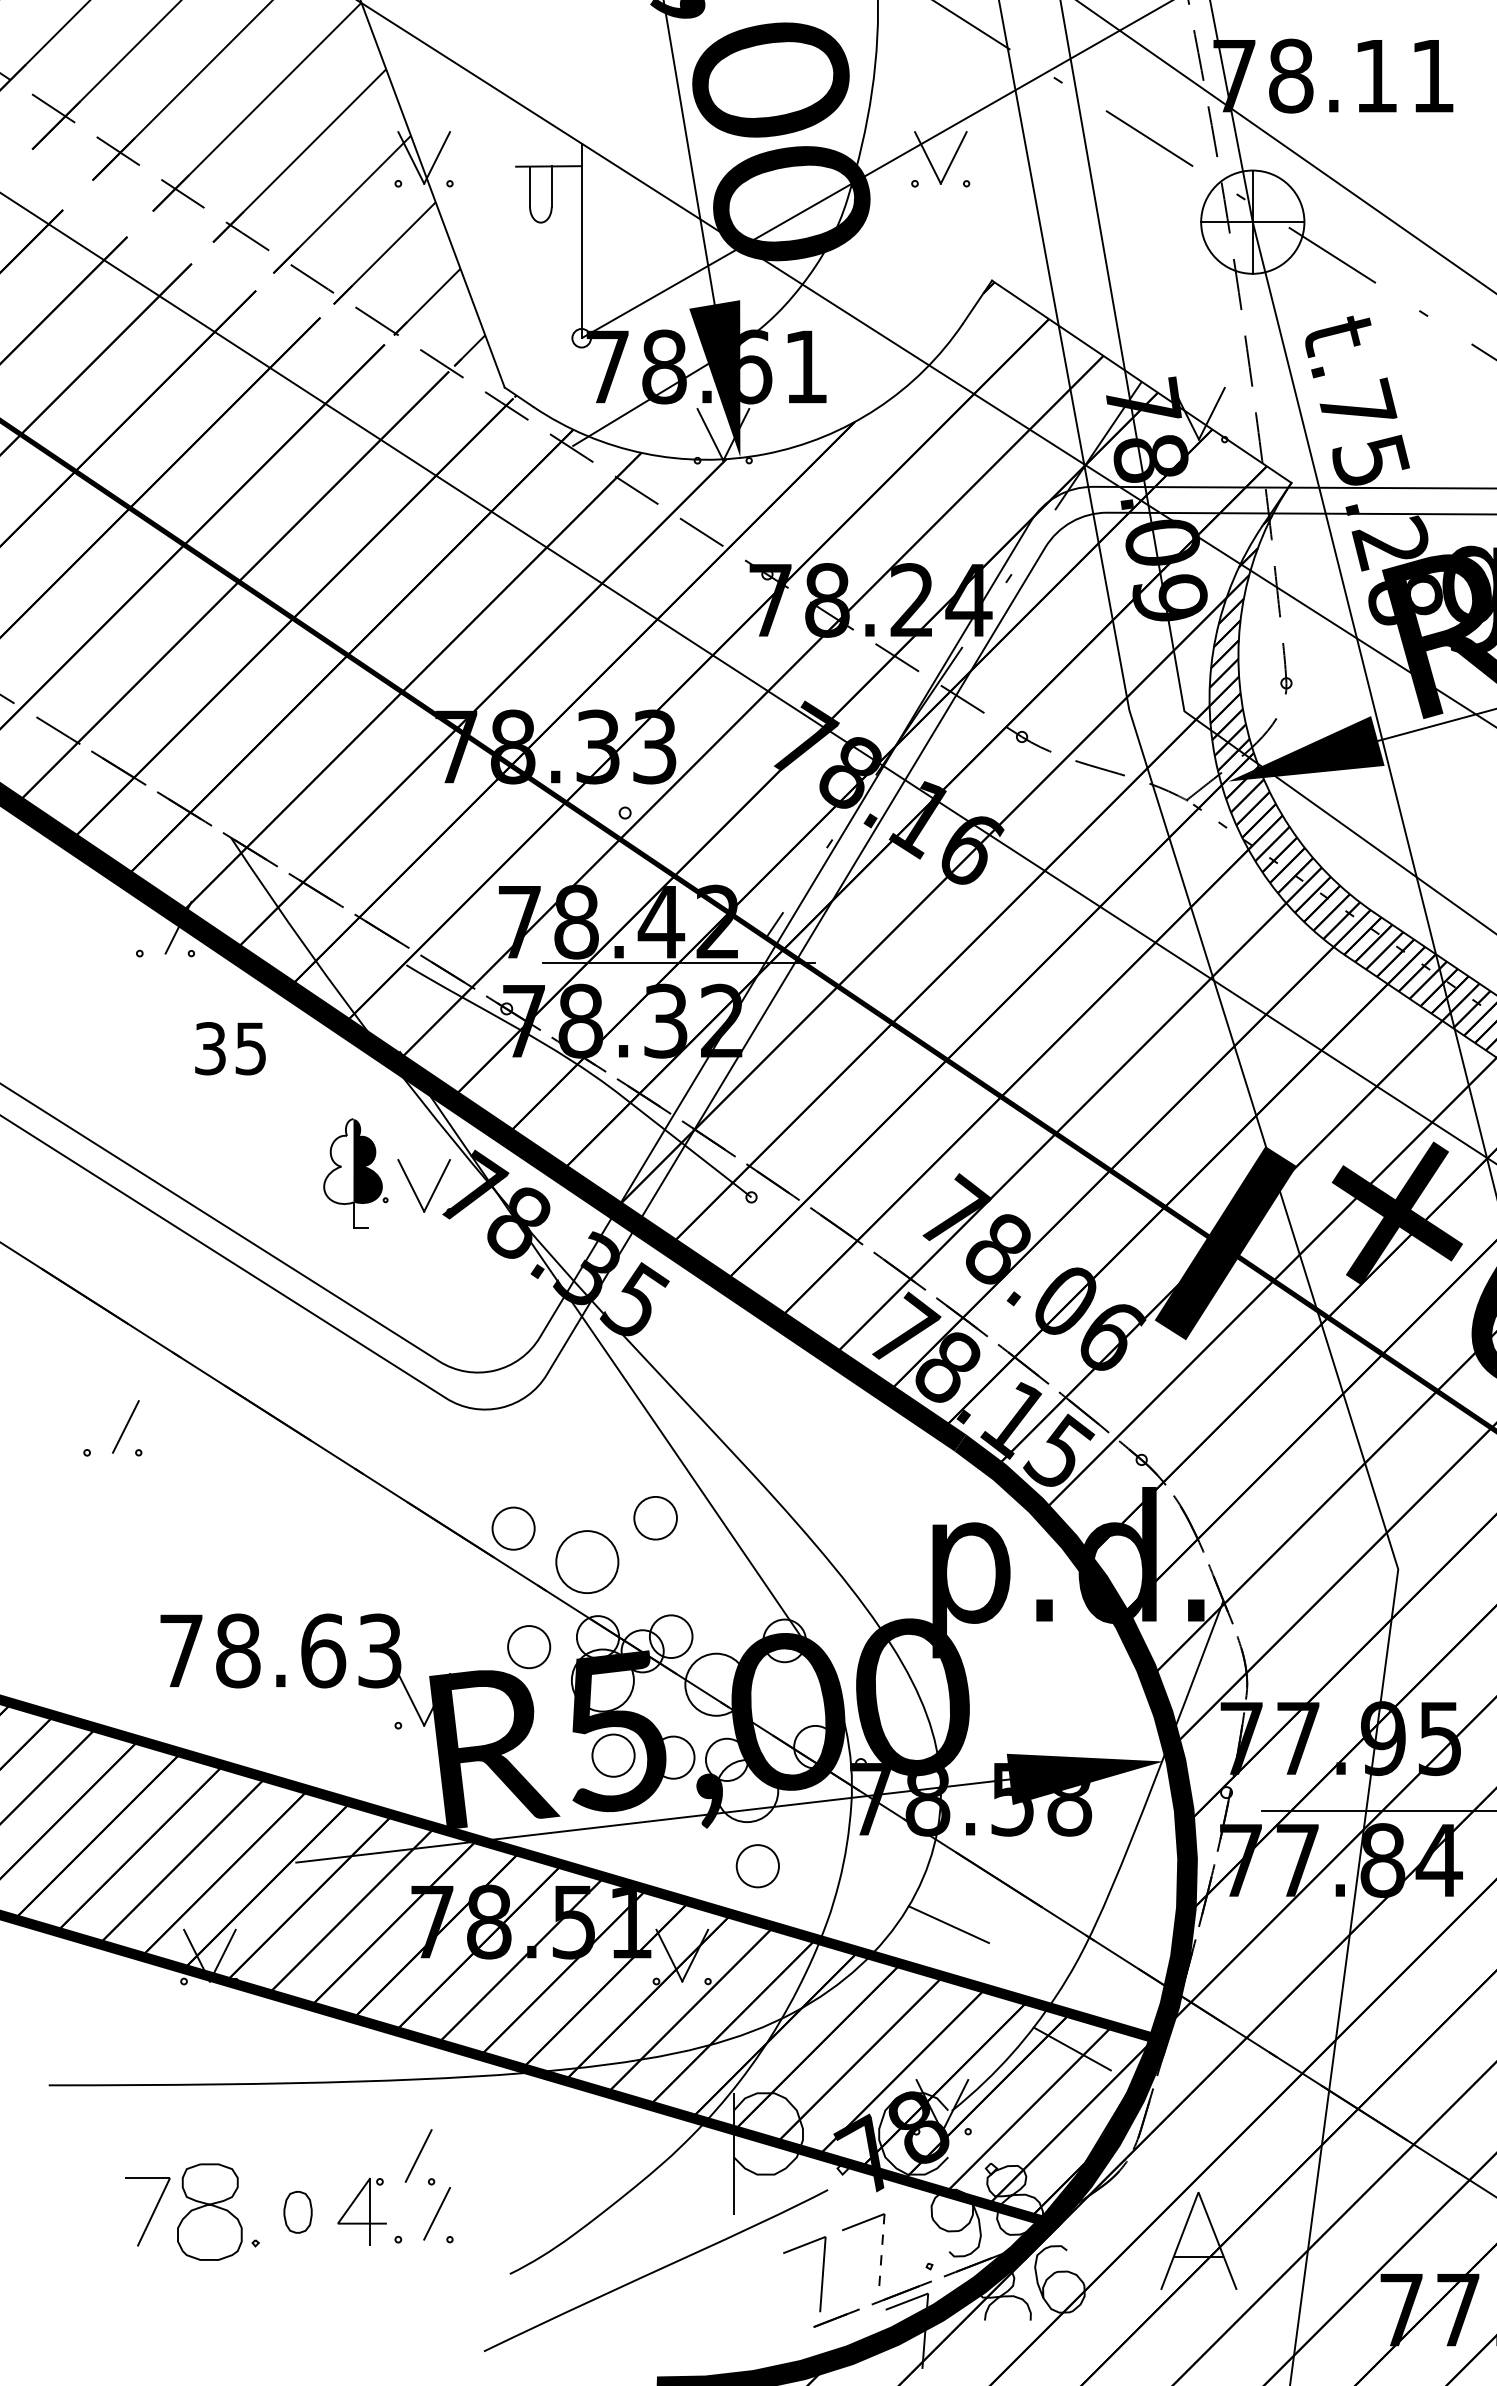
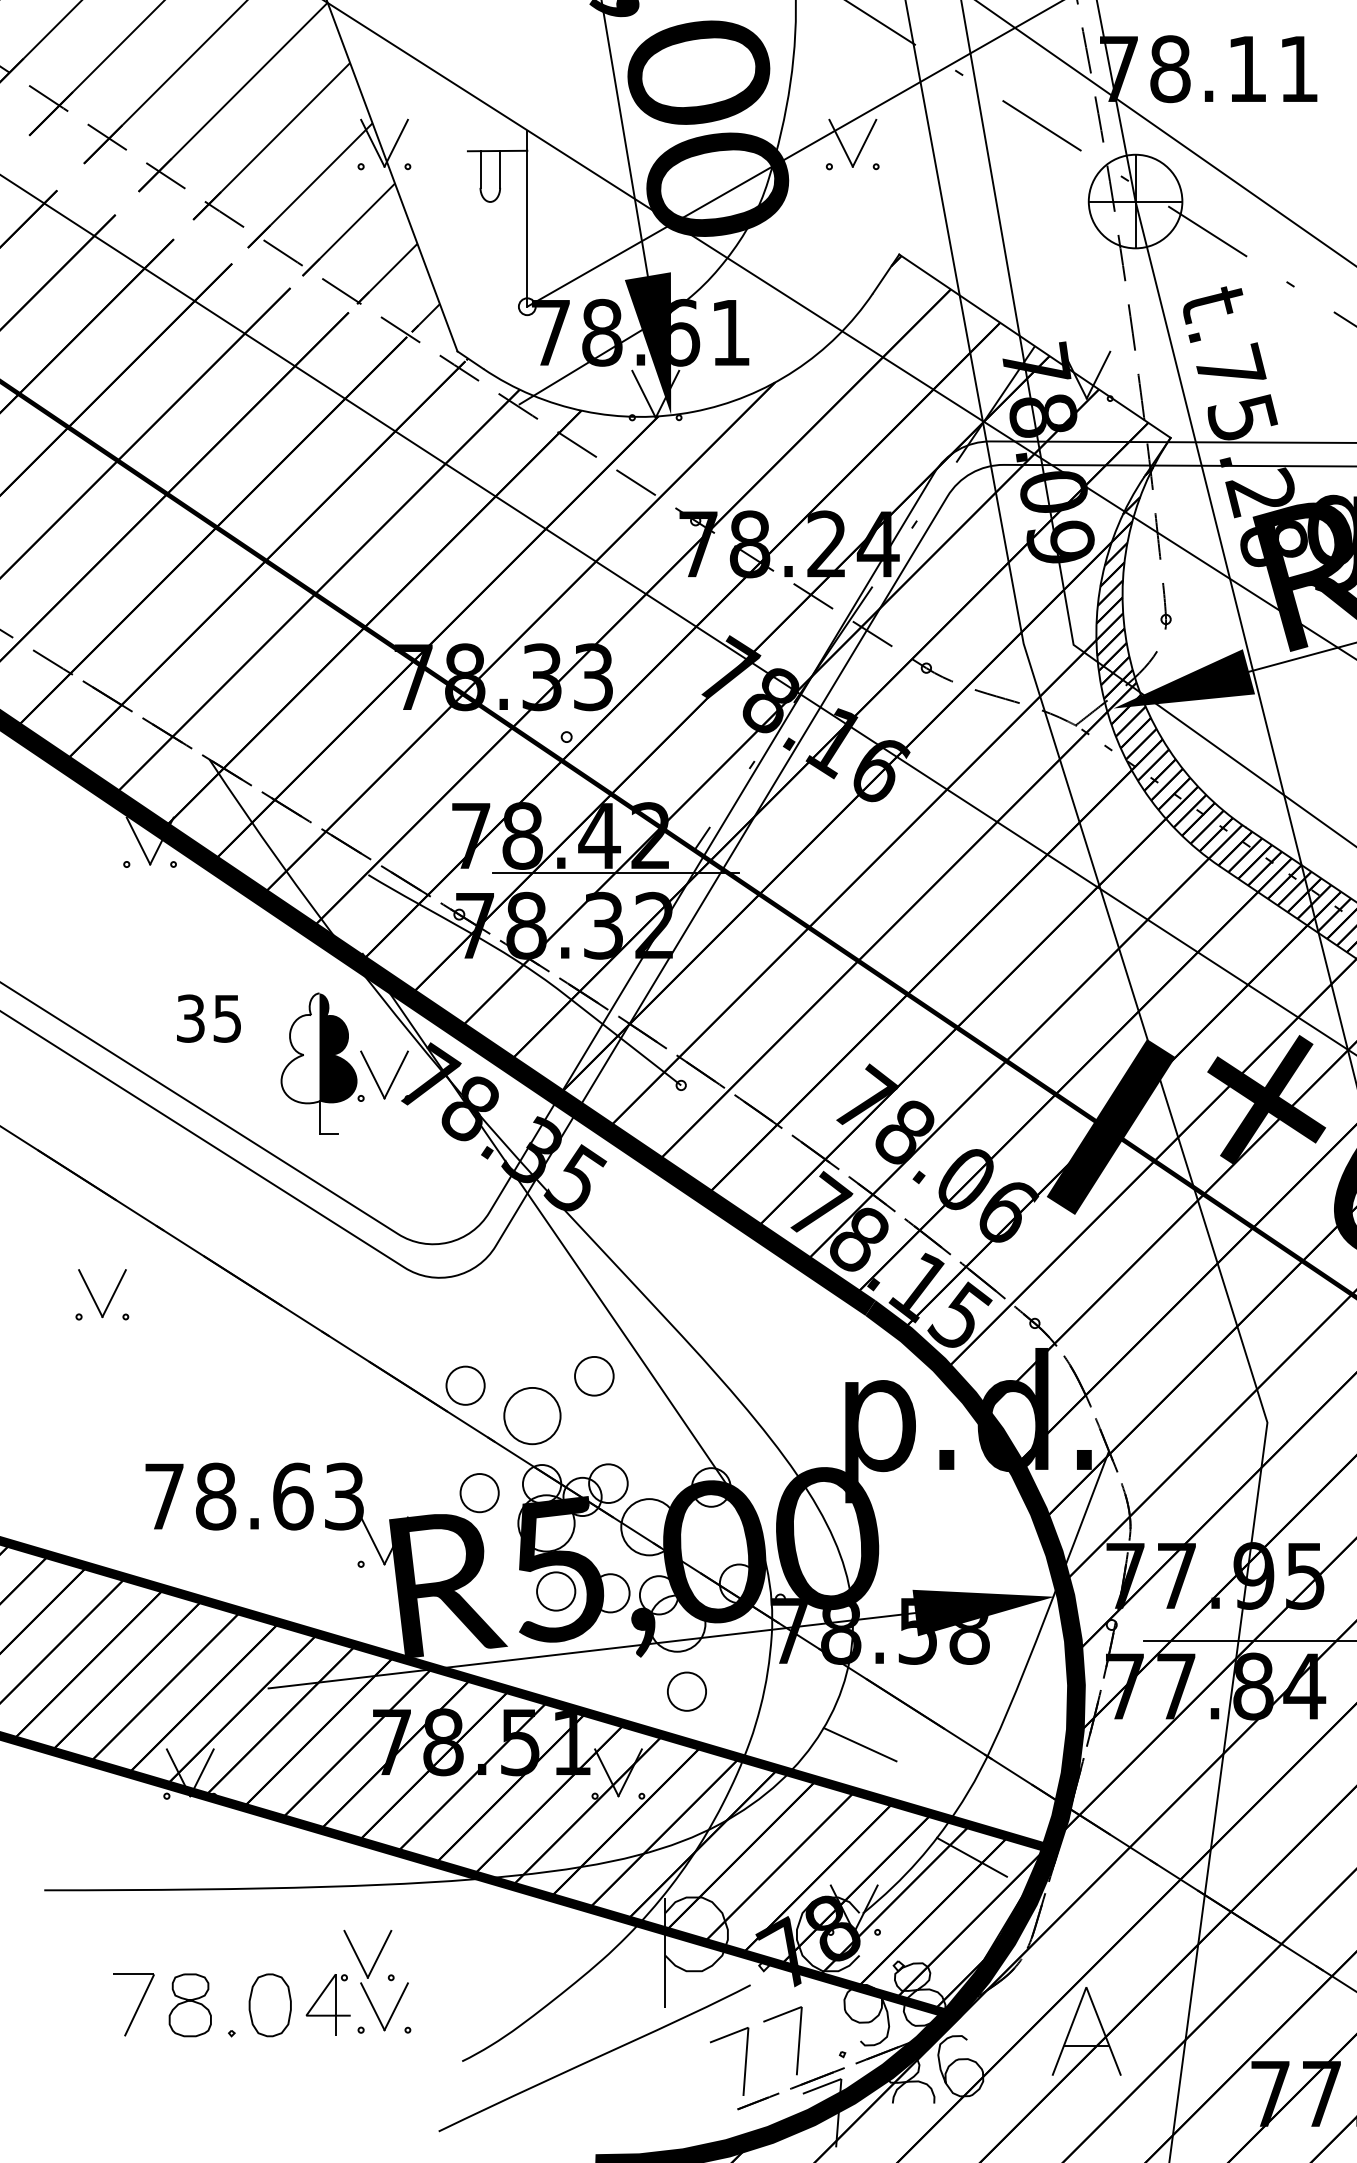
line: (152, 927) -> (138, 840), added
text: (230, 1048) -> (208, 1018), moved
part: (355, 1173) -> (322, 1063), size x1.43
line: (99, 1426) -> (90, 1293), added
line: (392, 2155) -> (355, 1953), added
part: (209, 2212) -> (189, 2005), size x0.71
part: (297, 2212) -> (269, 2005), size x1.67
line: (411, 2213) -> (373, 2006), added
line: (881, 2251) -> (799, 2040), dashed -> solid

